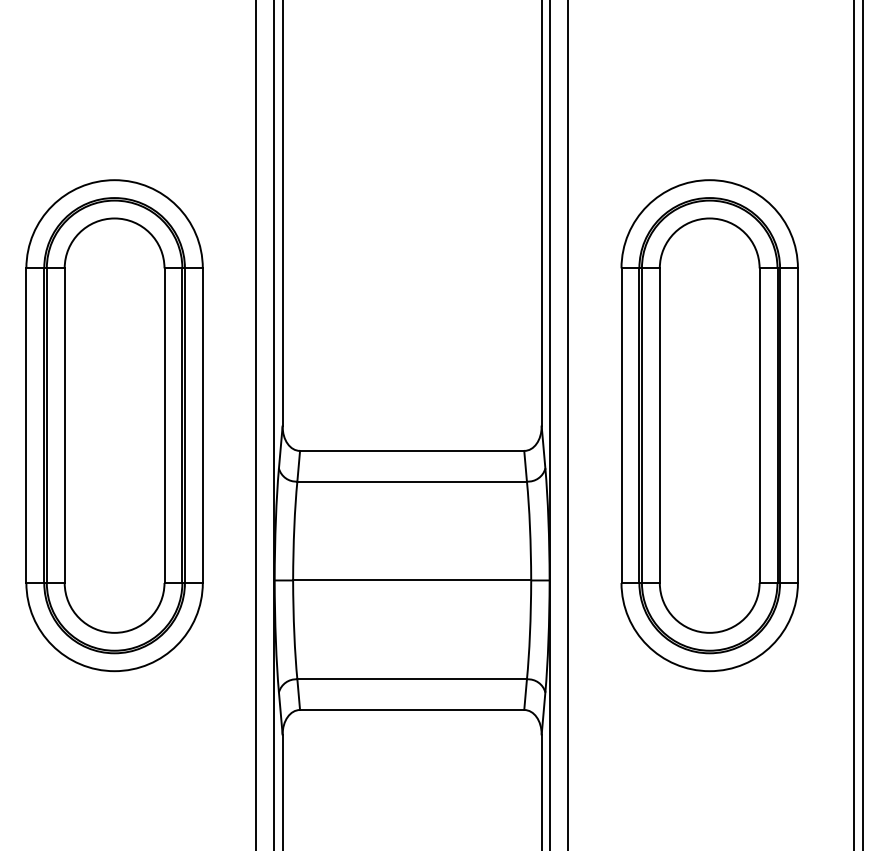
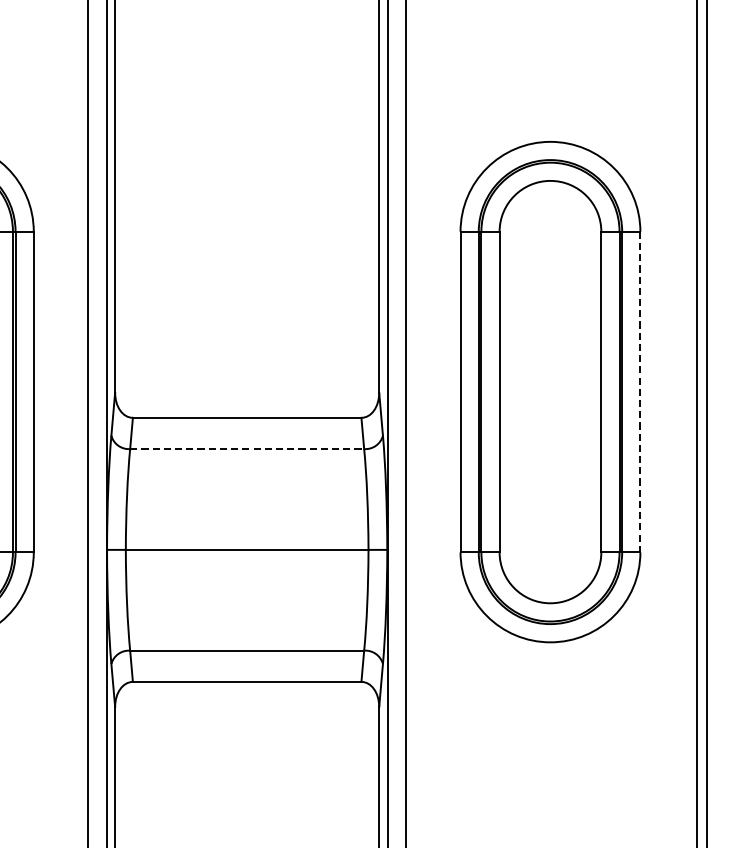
line: (797, 426) -> (639, 392), solid -> dashed
line: (412, 481) -> (247, 449), solid -> dashed

